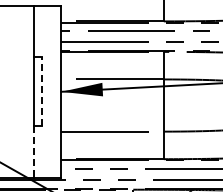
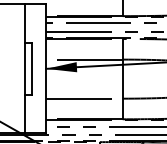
line: (42, 91) -> (31, 68), dashed -> solid
line: (33, 152) -> (25, 114), dashed -> solid

